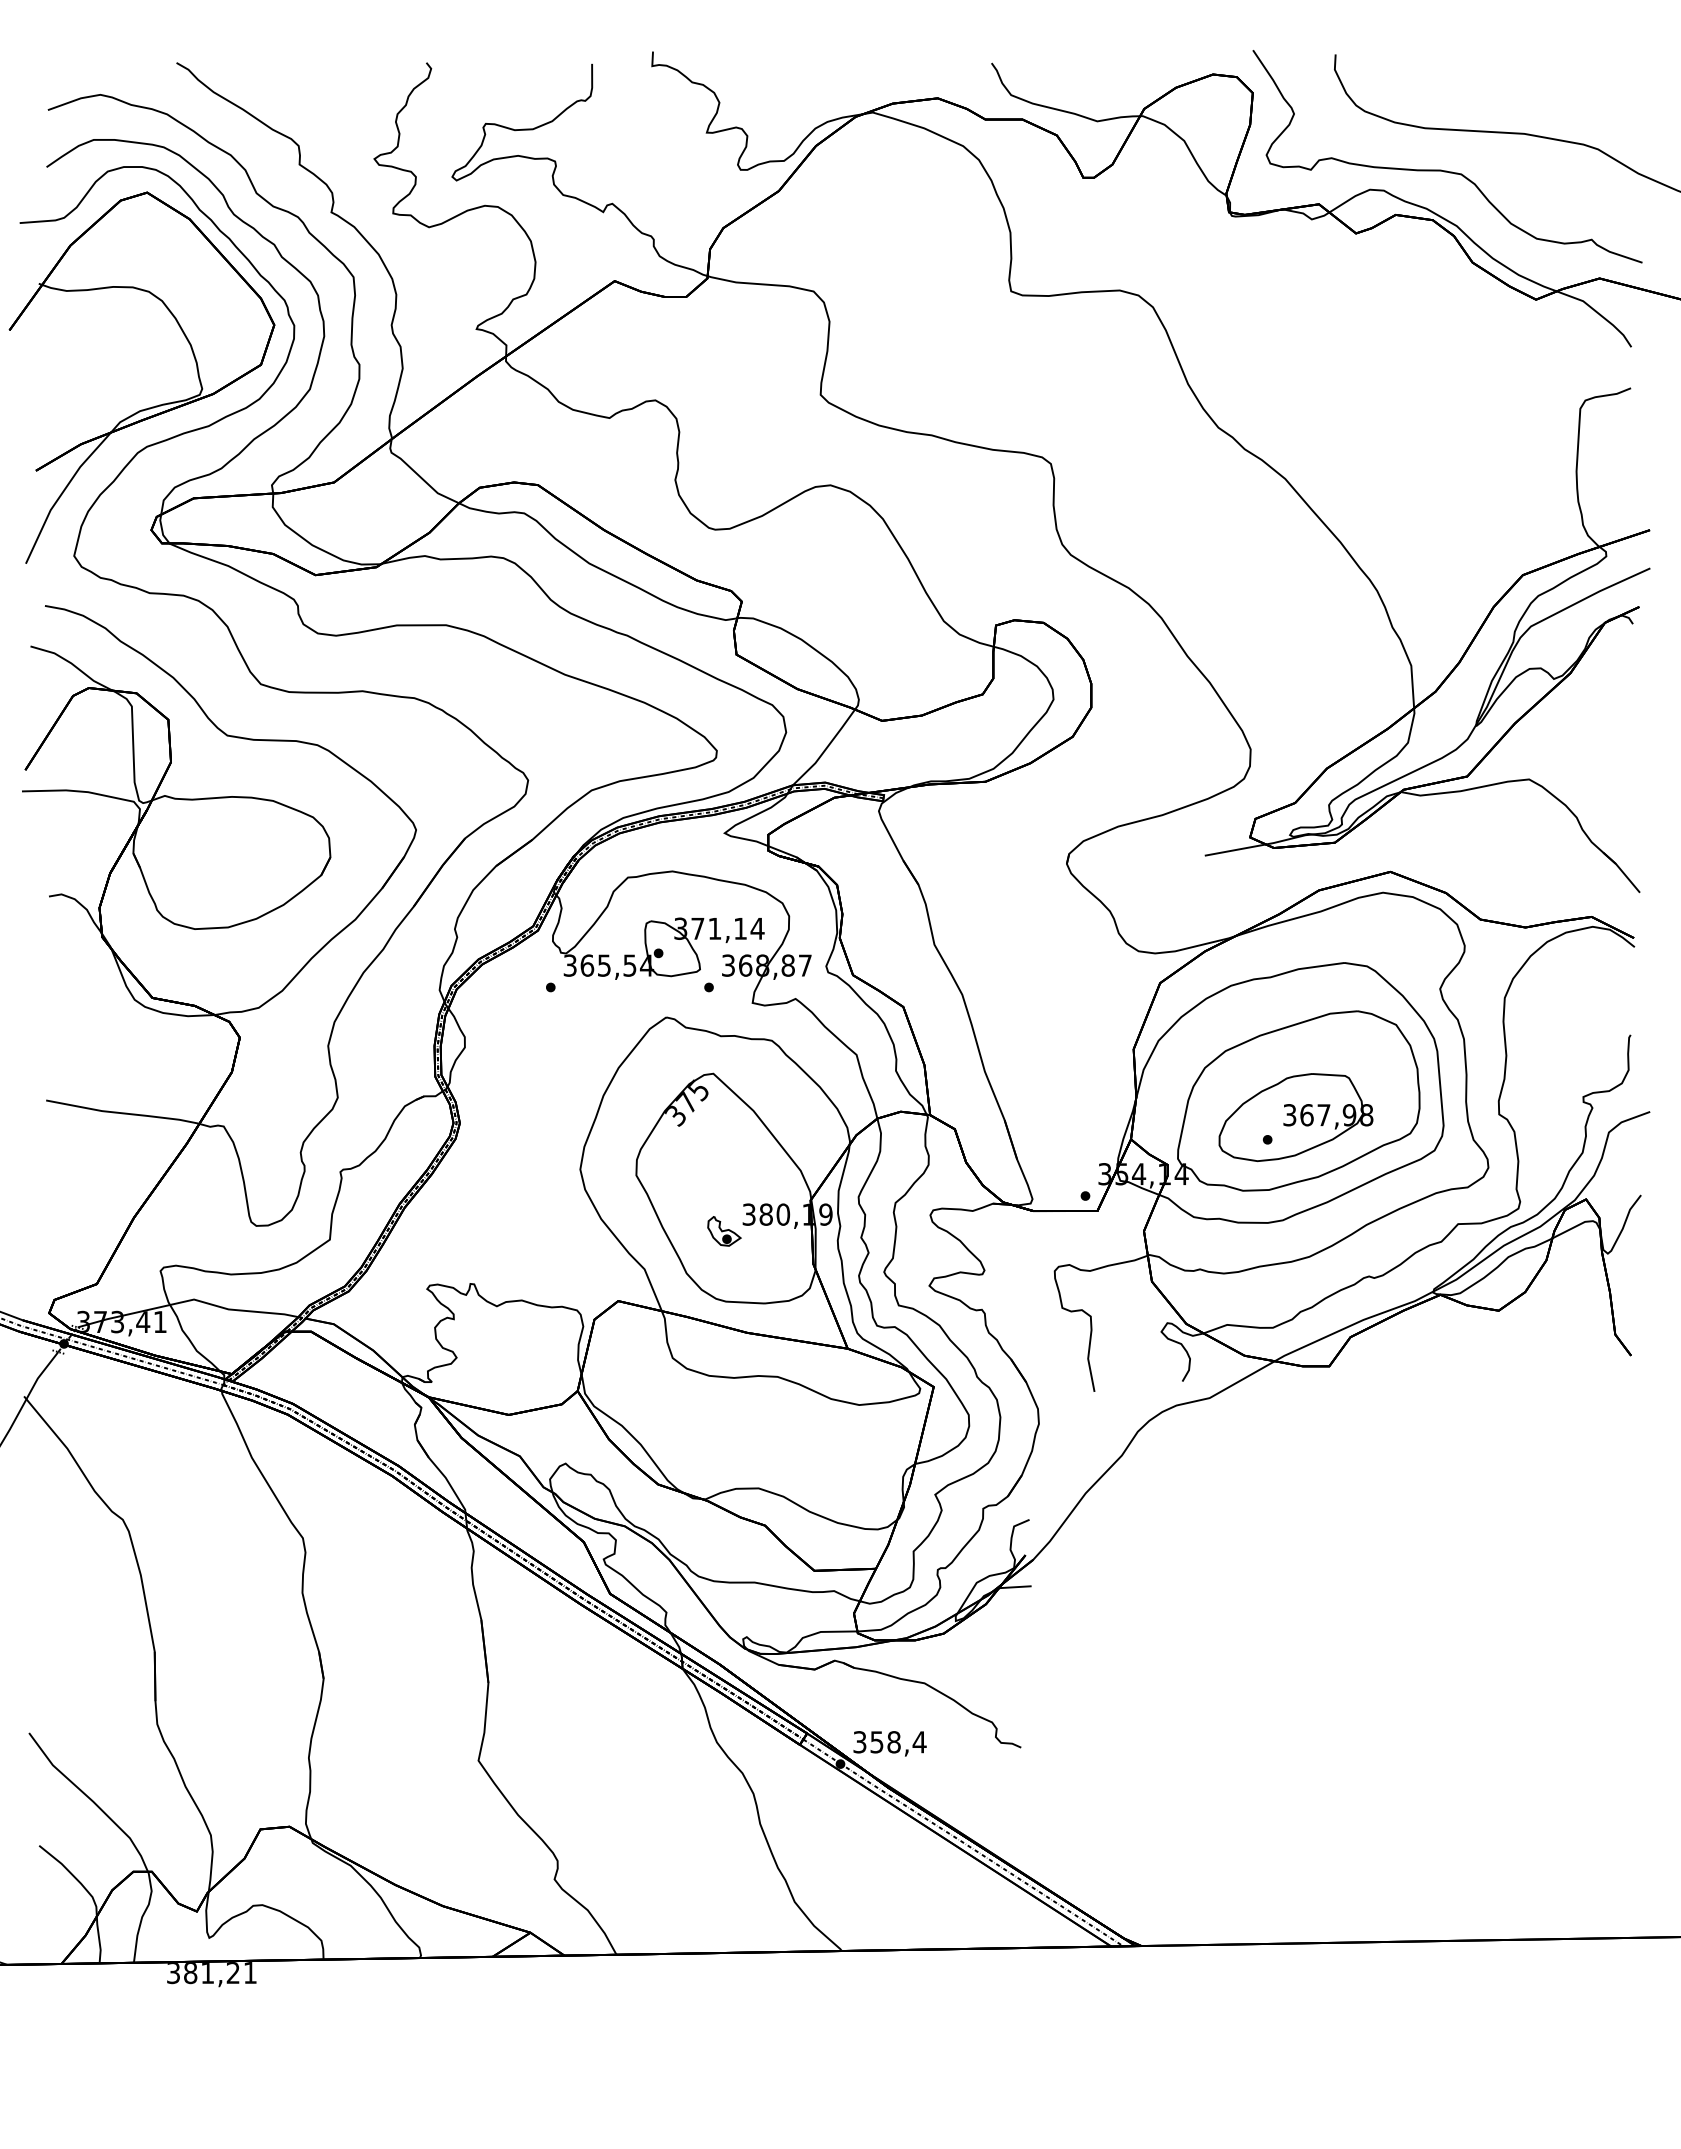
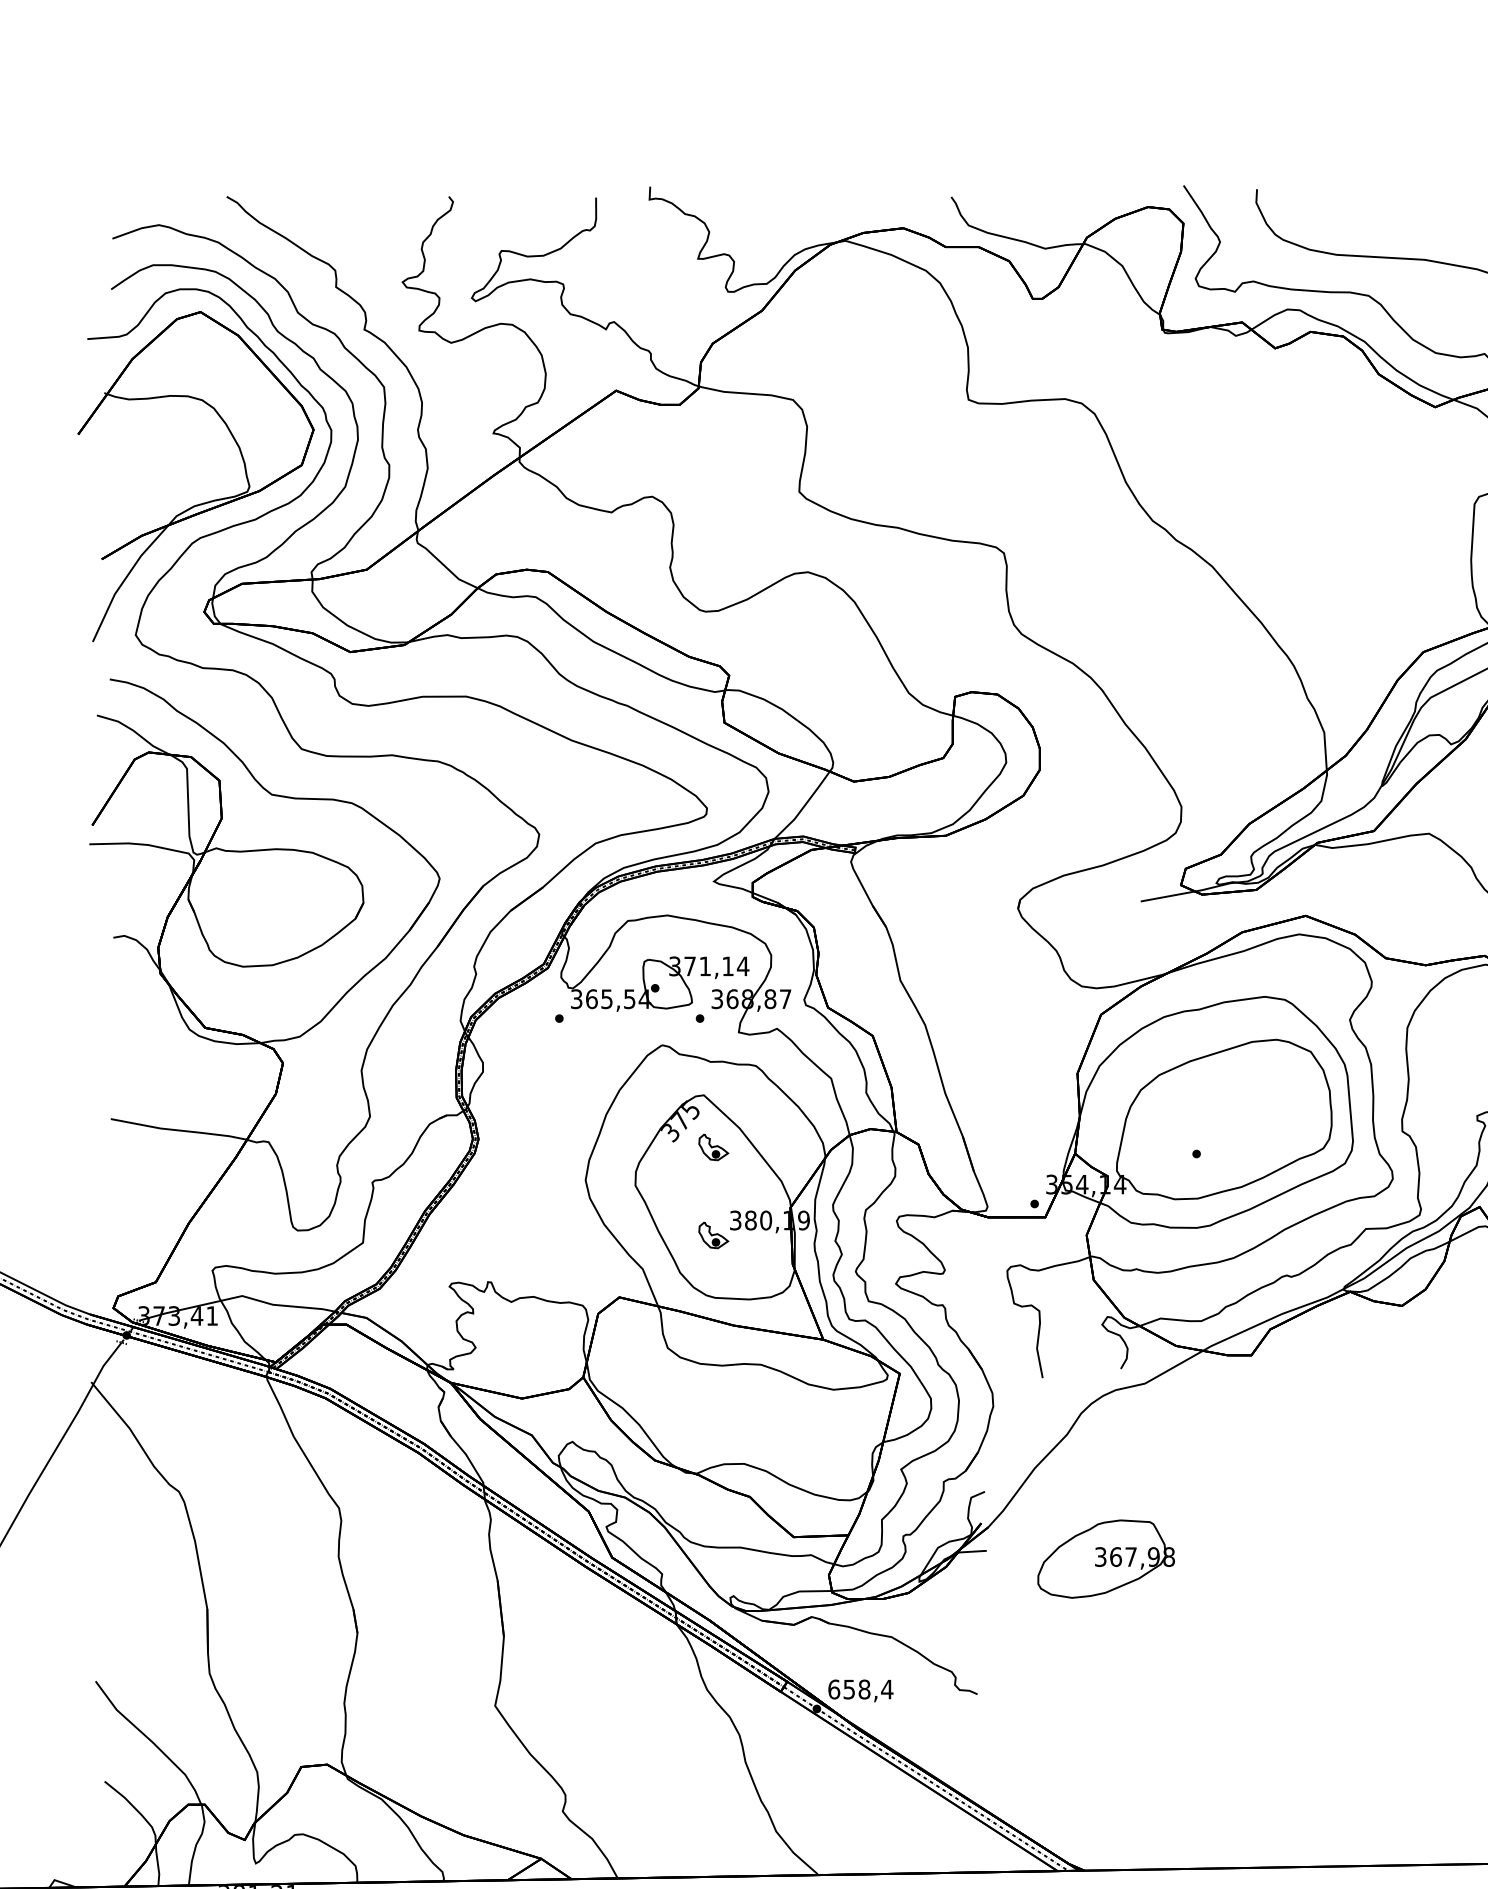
part: (1295, 1117) -> (1105, 1559), moved
part: (724, 1132) -> (713, 1147), added
text: (859, 1742) -> (833, 1689), 358,4 -> 658,4

